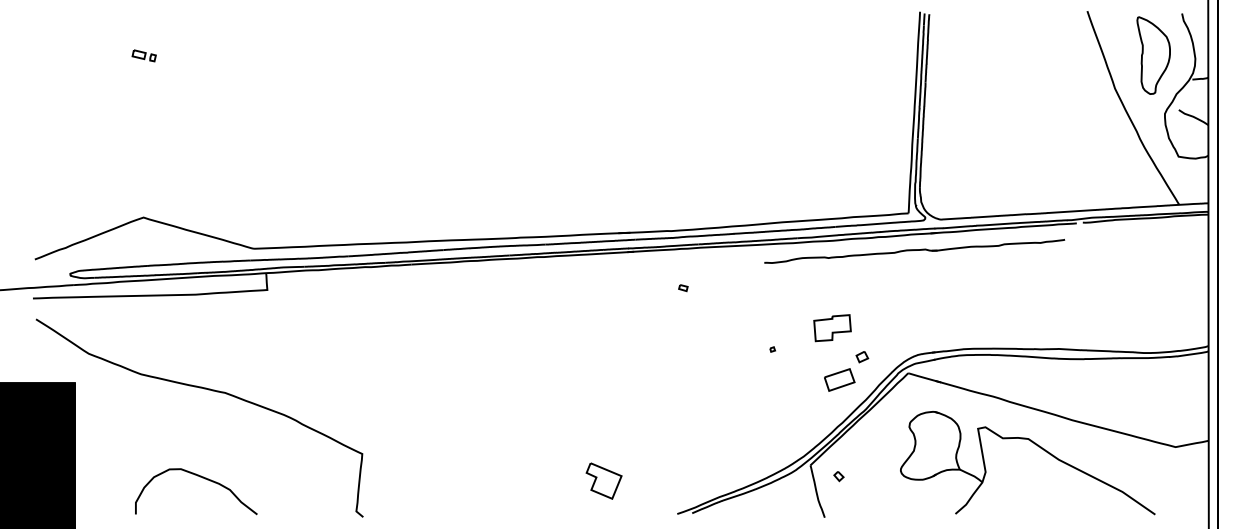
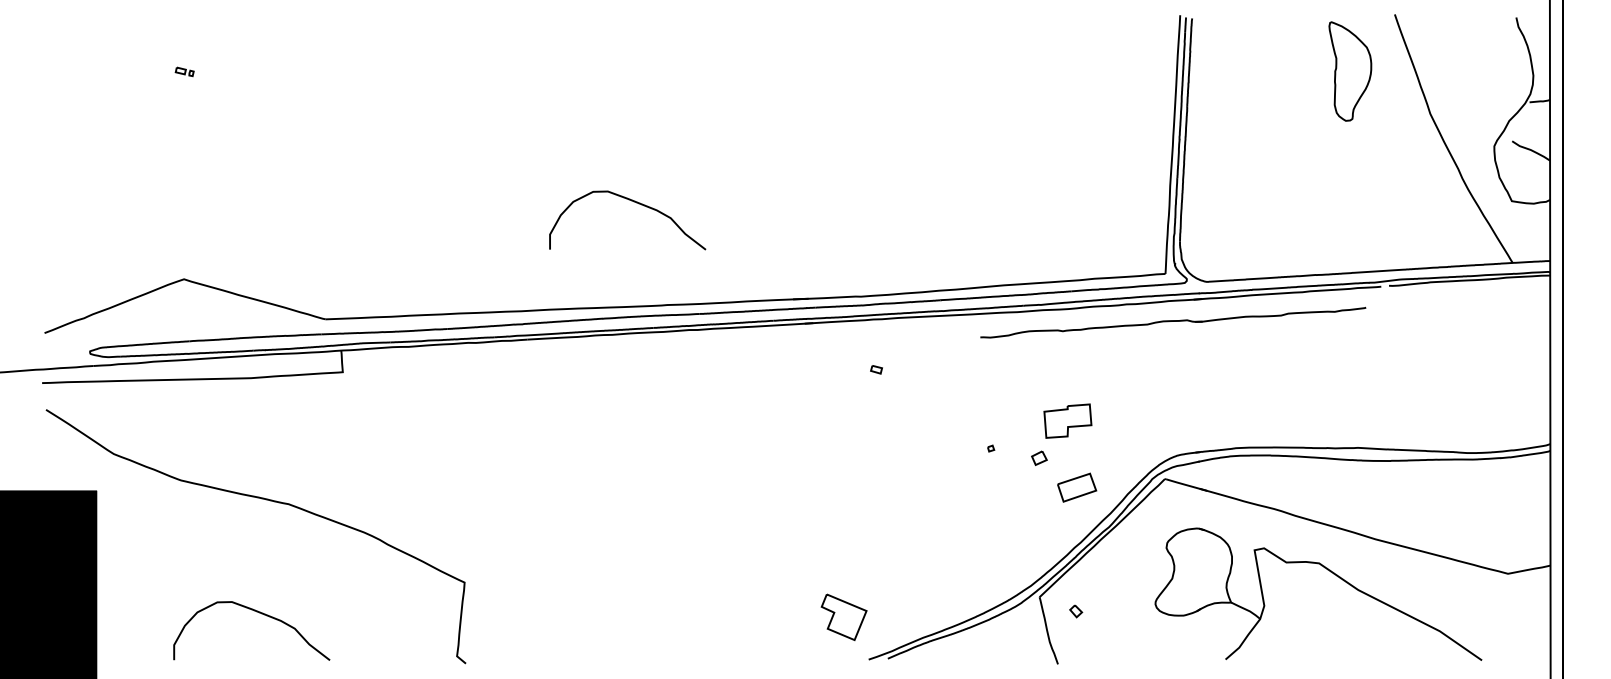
part: (143, 55) -> (183, 71), size x0.6
part: (1153, 55) -> (1350, 71), moved
curve: (495, 158) -> (635, 203), added
part: (862, 357) -> (1039, 458), moved
part: (603, 480) -> (843, 616), moved

